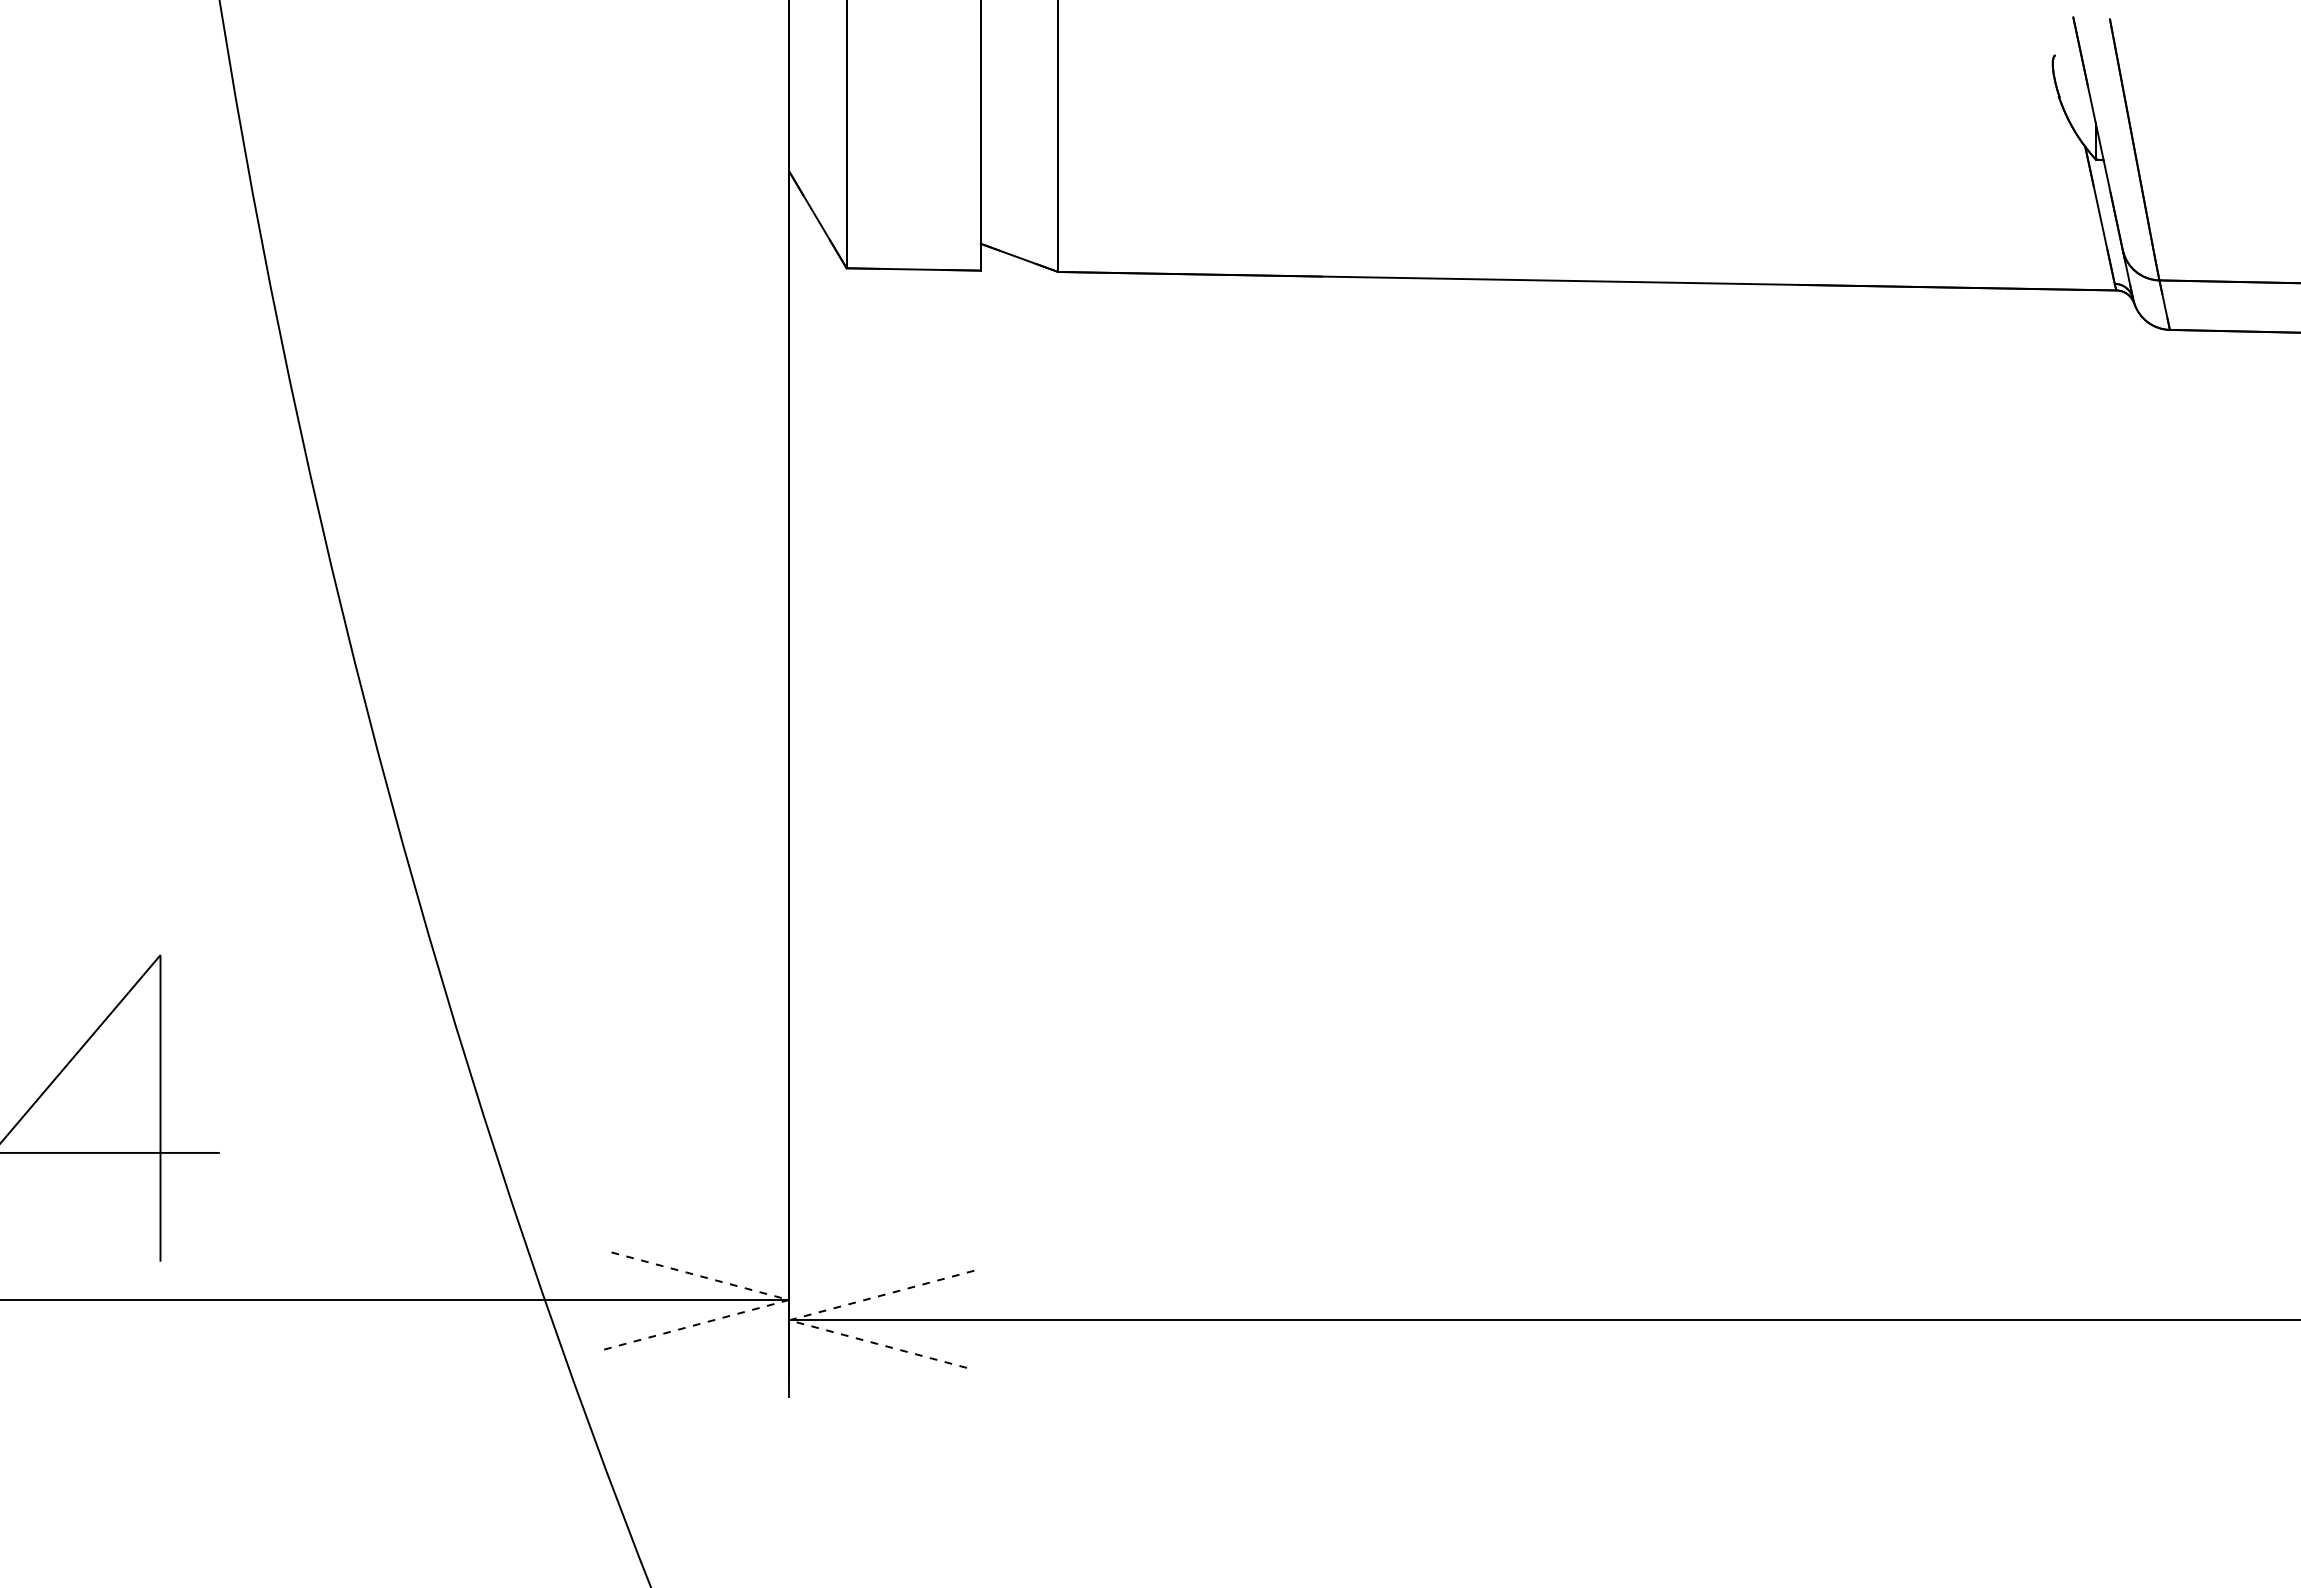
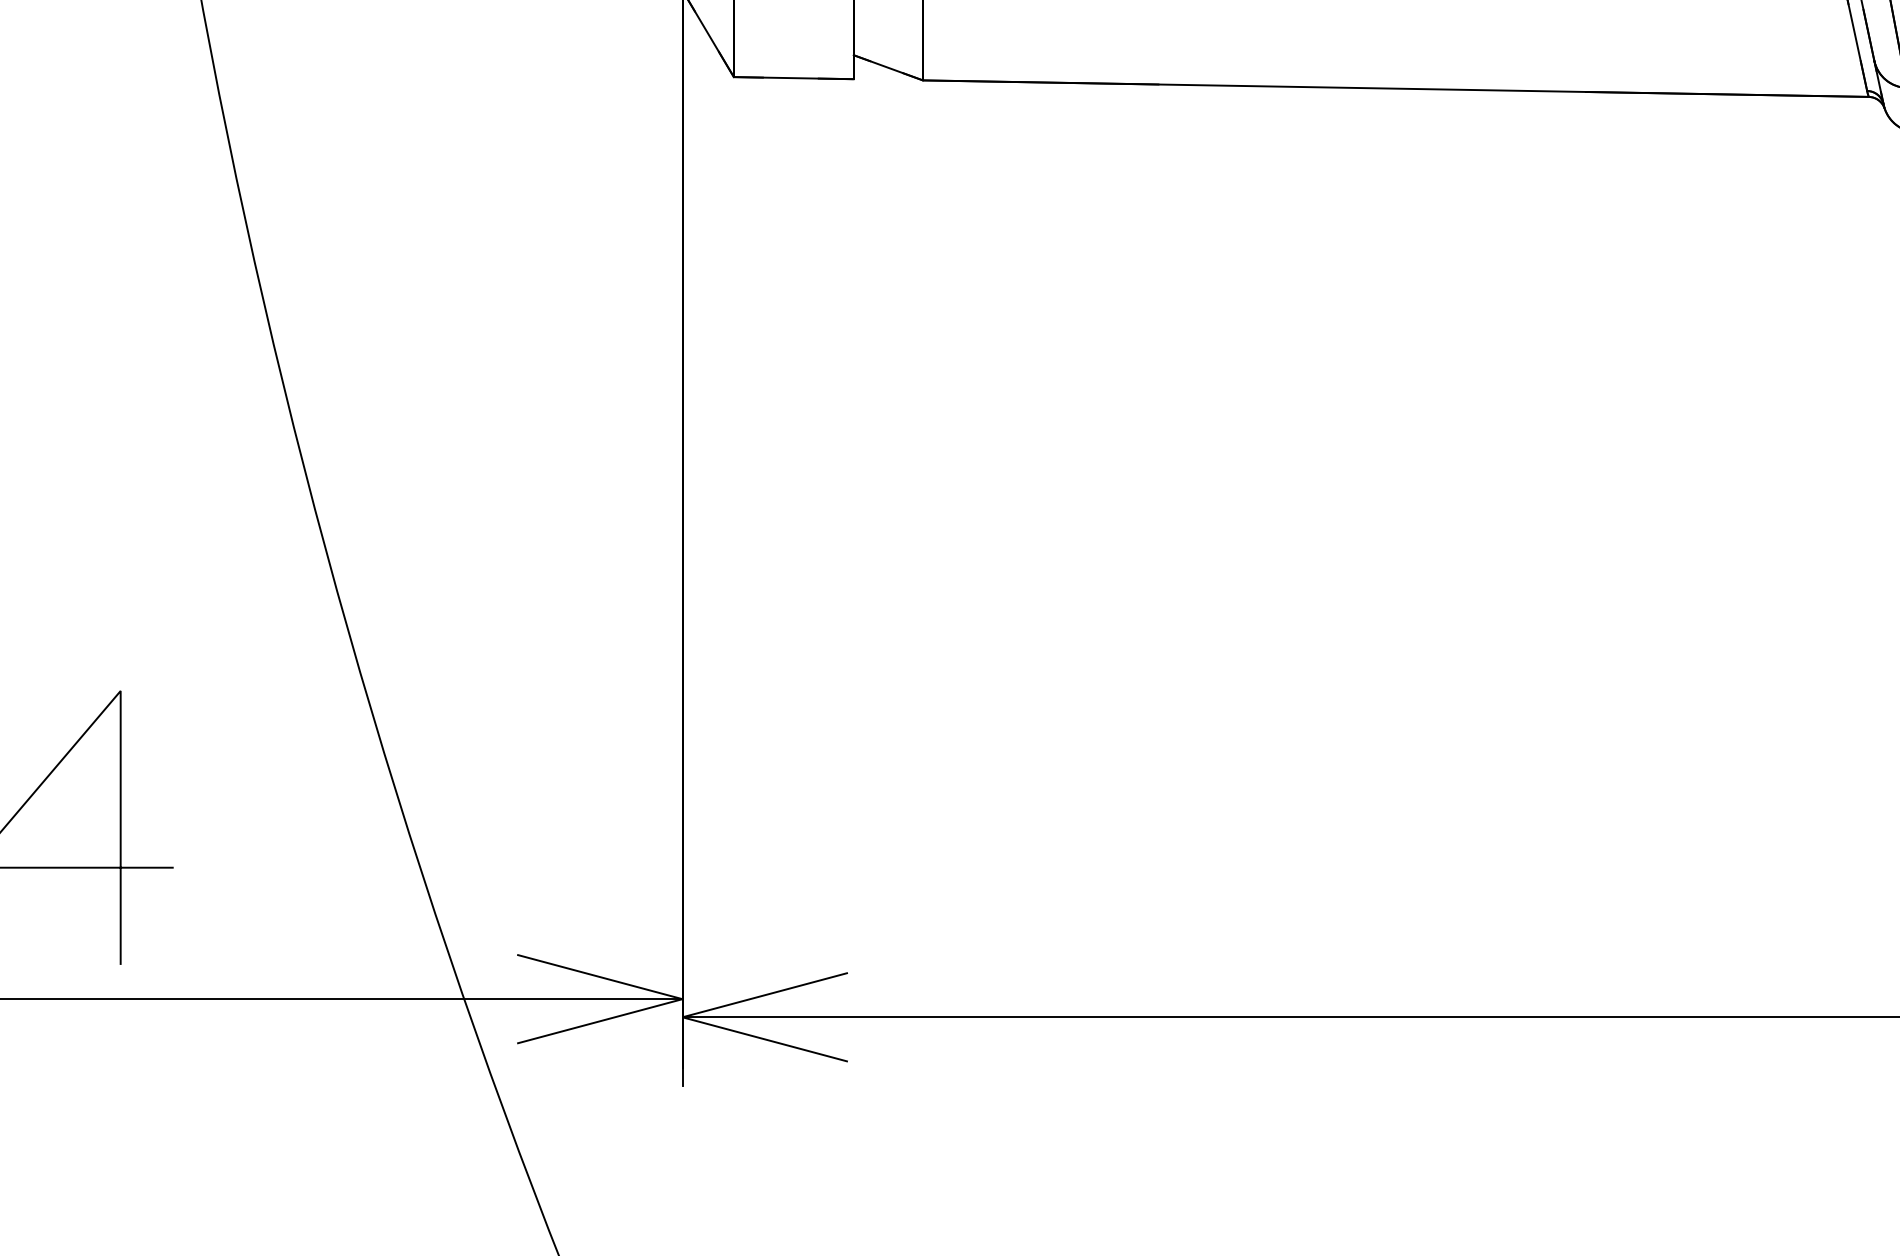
line: (789, 1300) -> (682, 999), dashed -> solid
line: (789, 1320) -> (682, 1017), dashed -> solid

